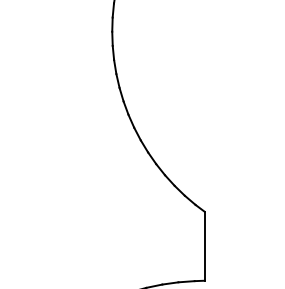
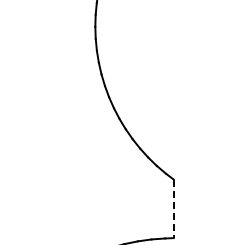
line: (204, 247) -> (173, 209), solid -> dashed

